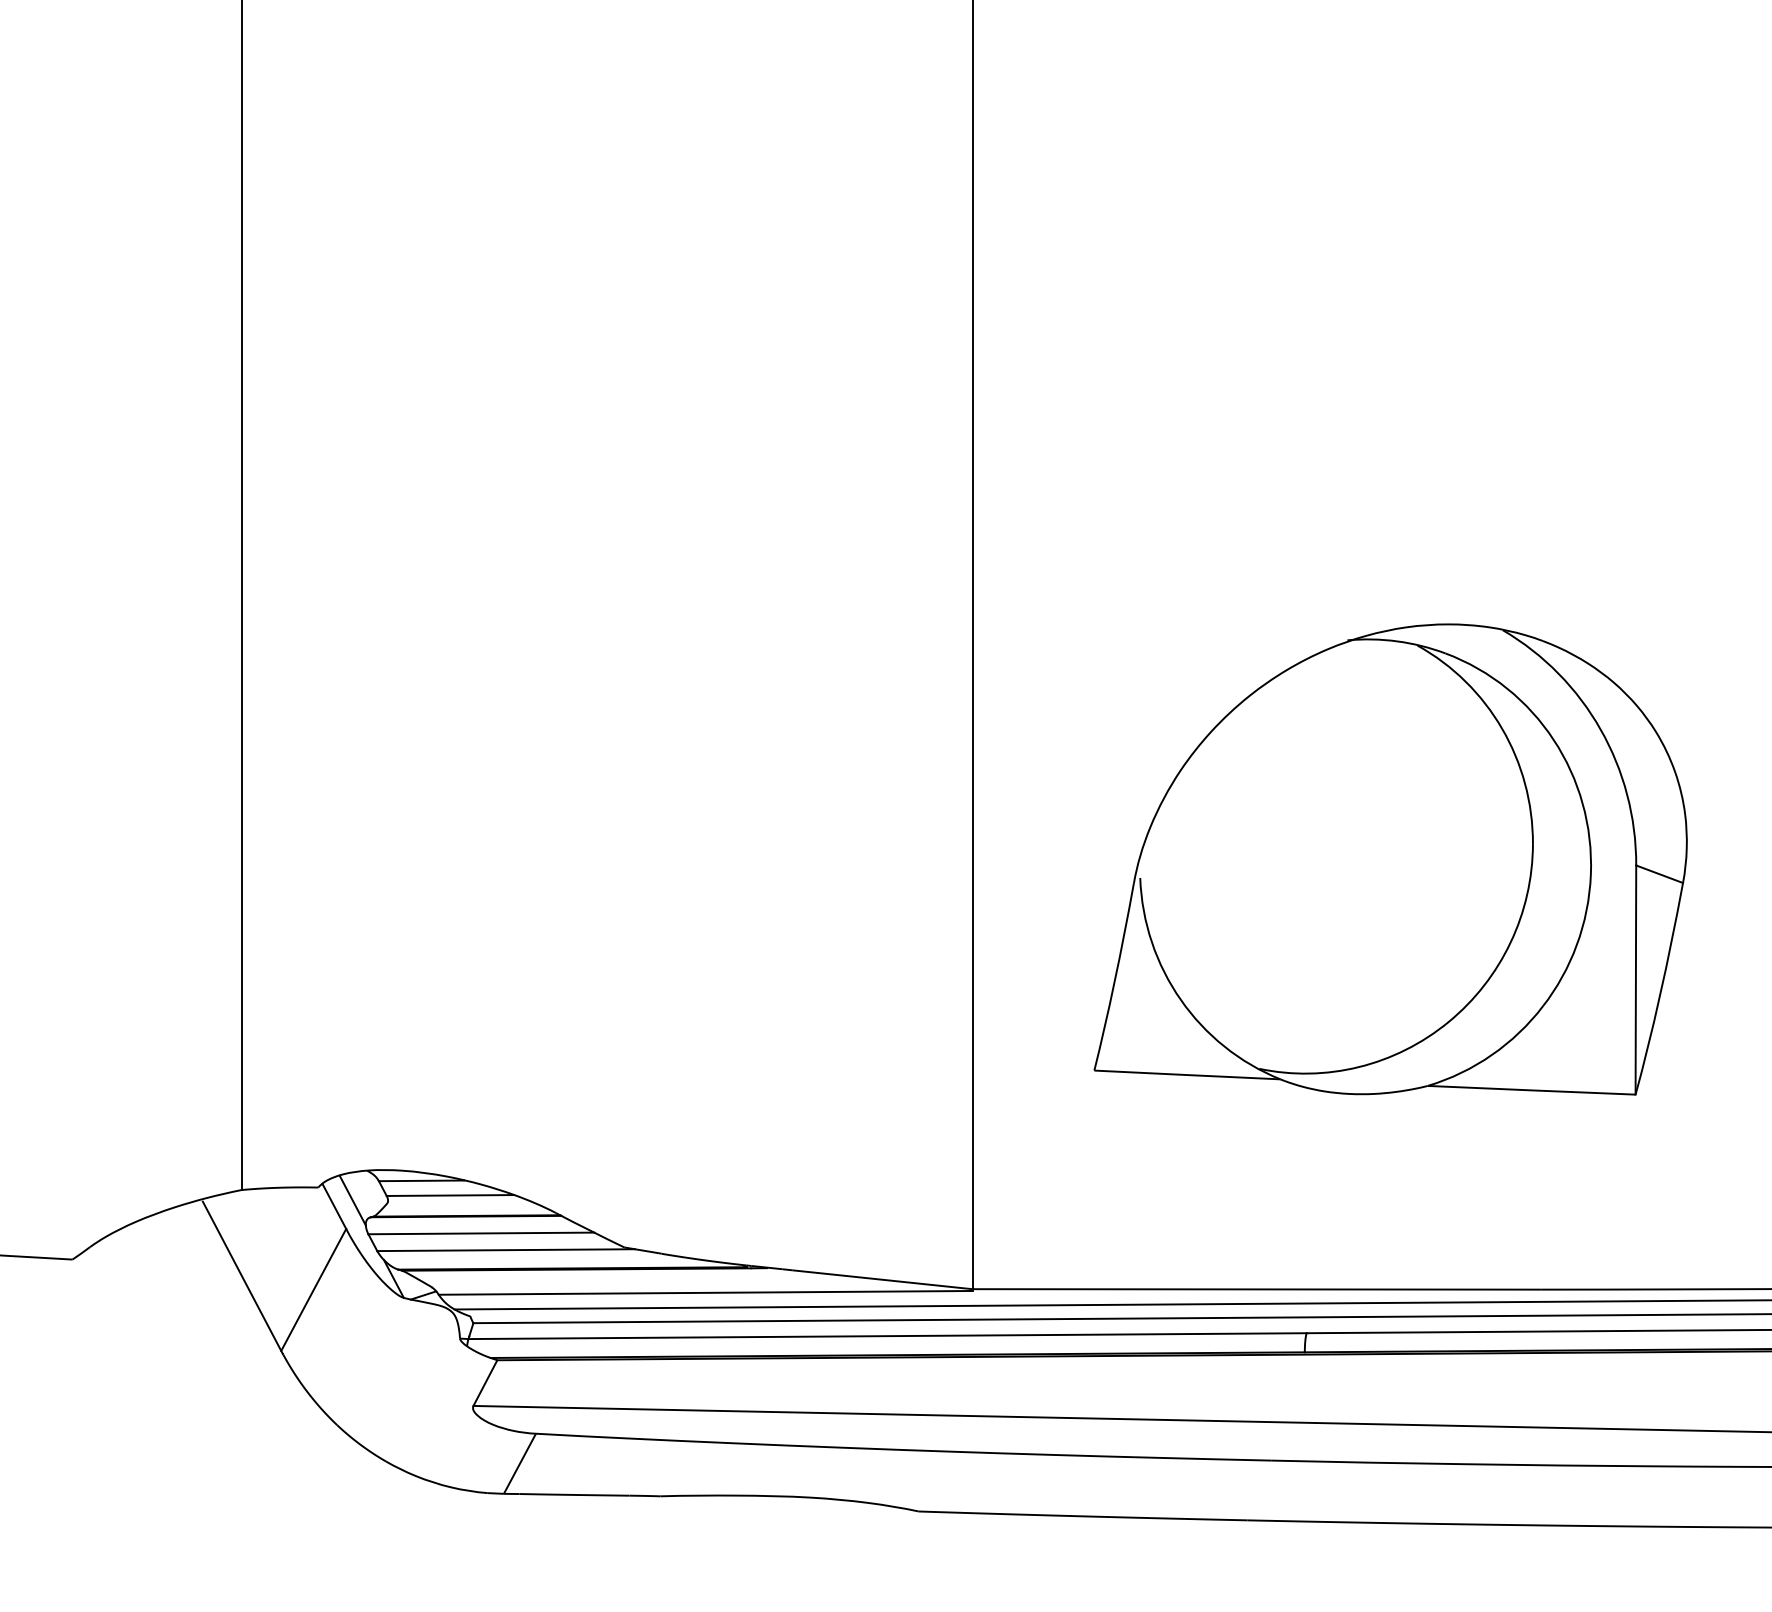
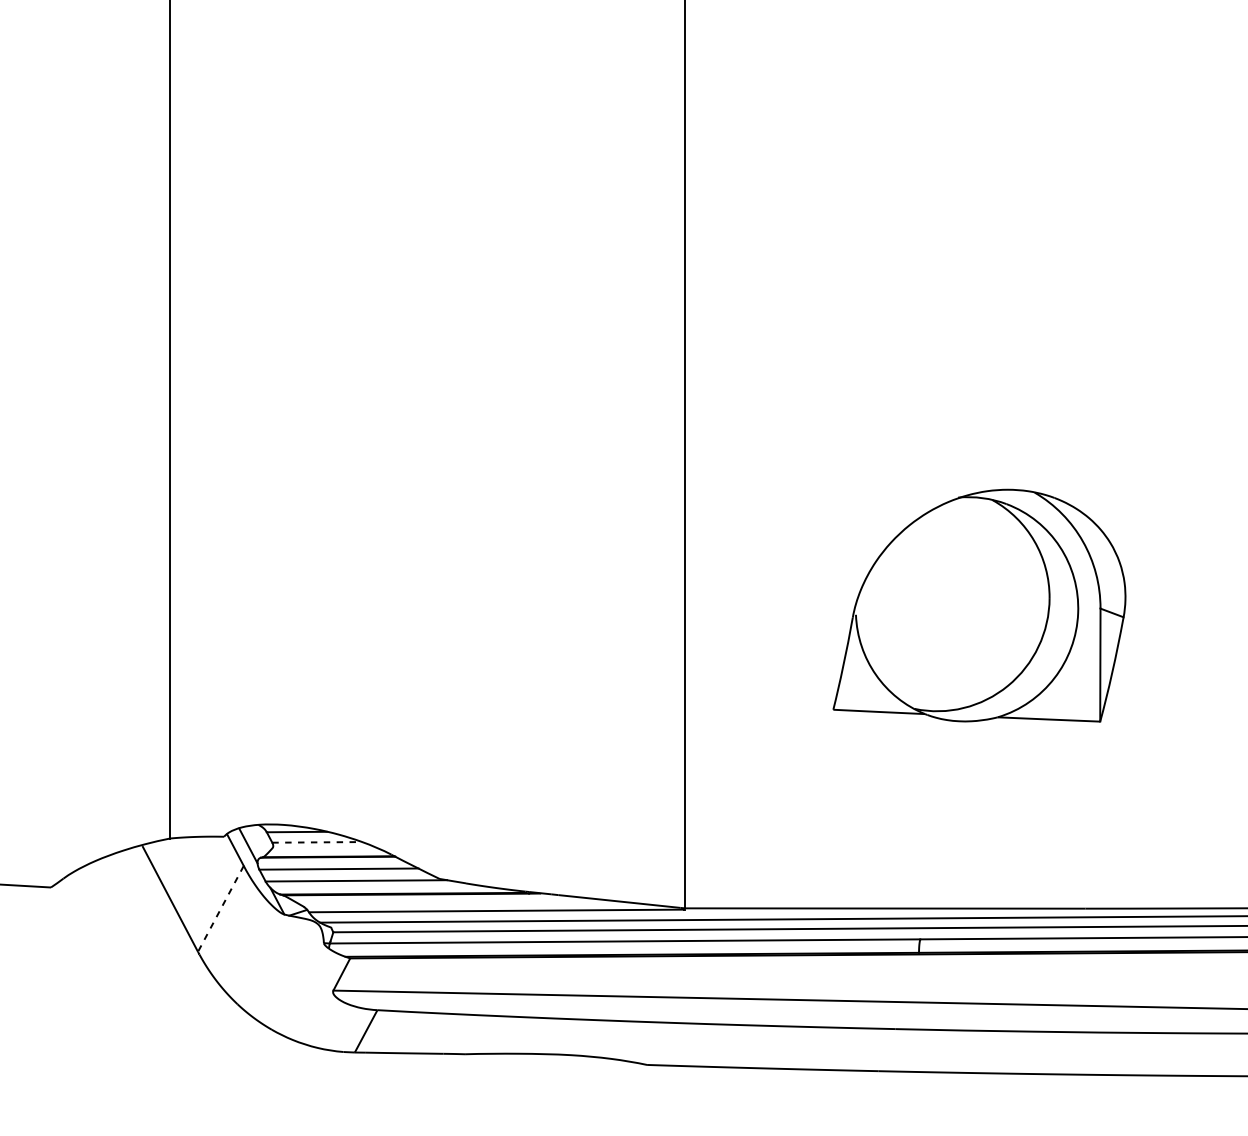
part: (1390, 859) -> (979, 605), size x0.7
line: (450, 1195) -> (317, 842), solid -> dashed
line: (313, 1290) -> (220, 909), solid -> dashed

